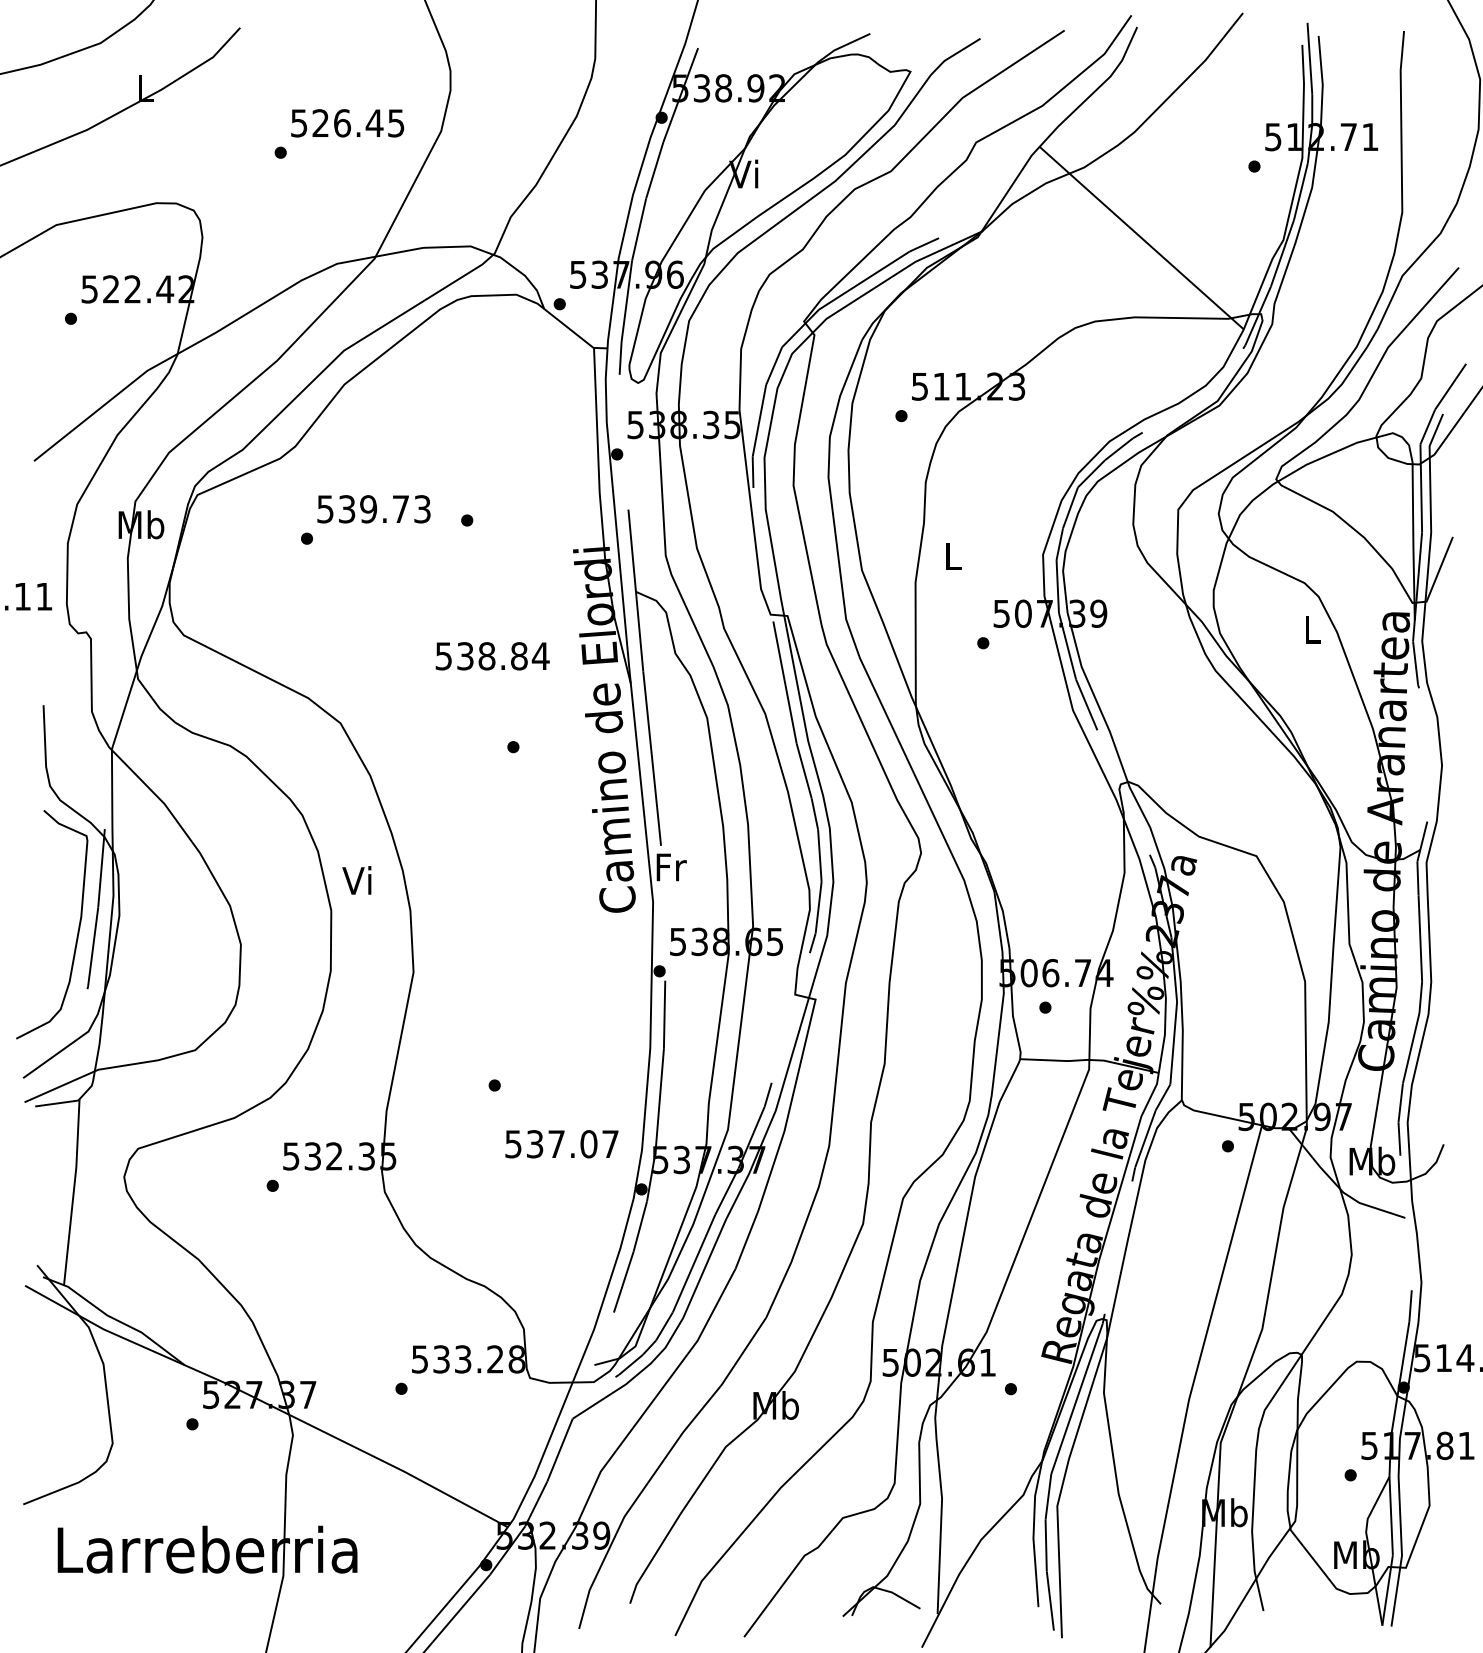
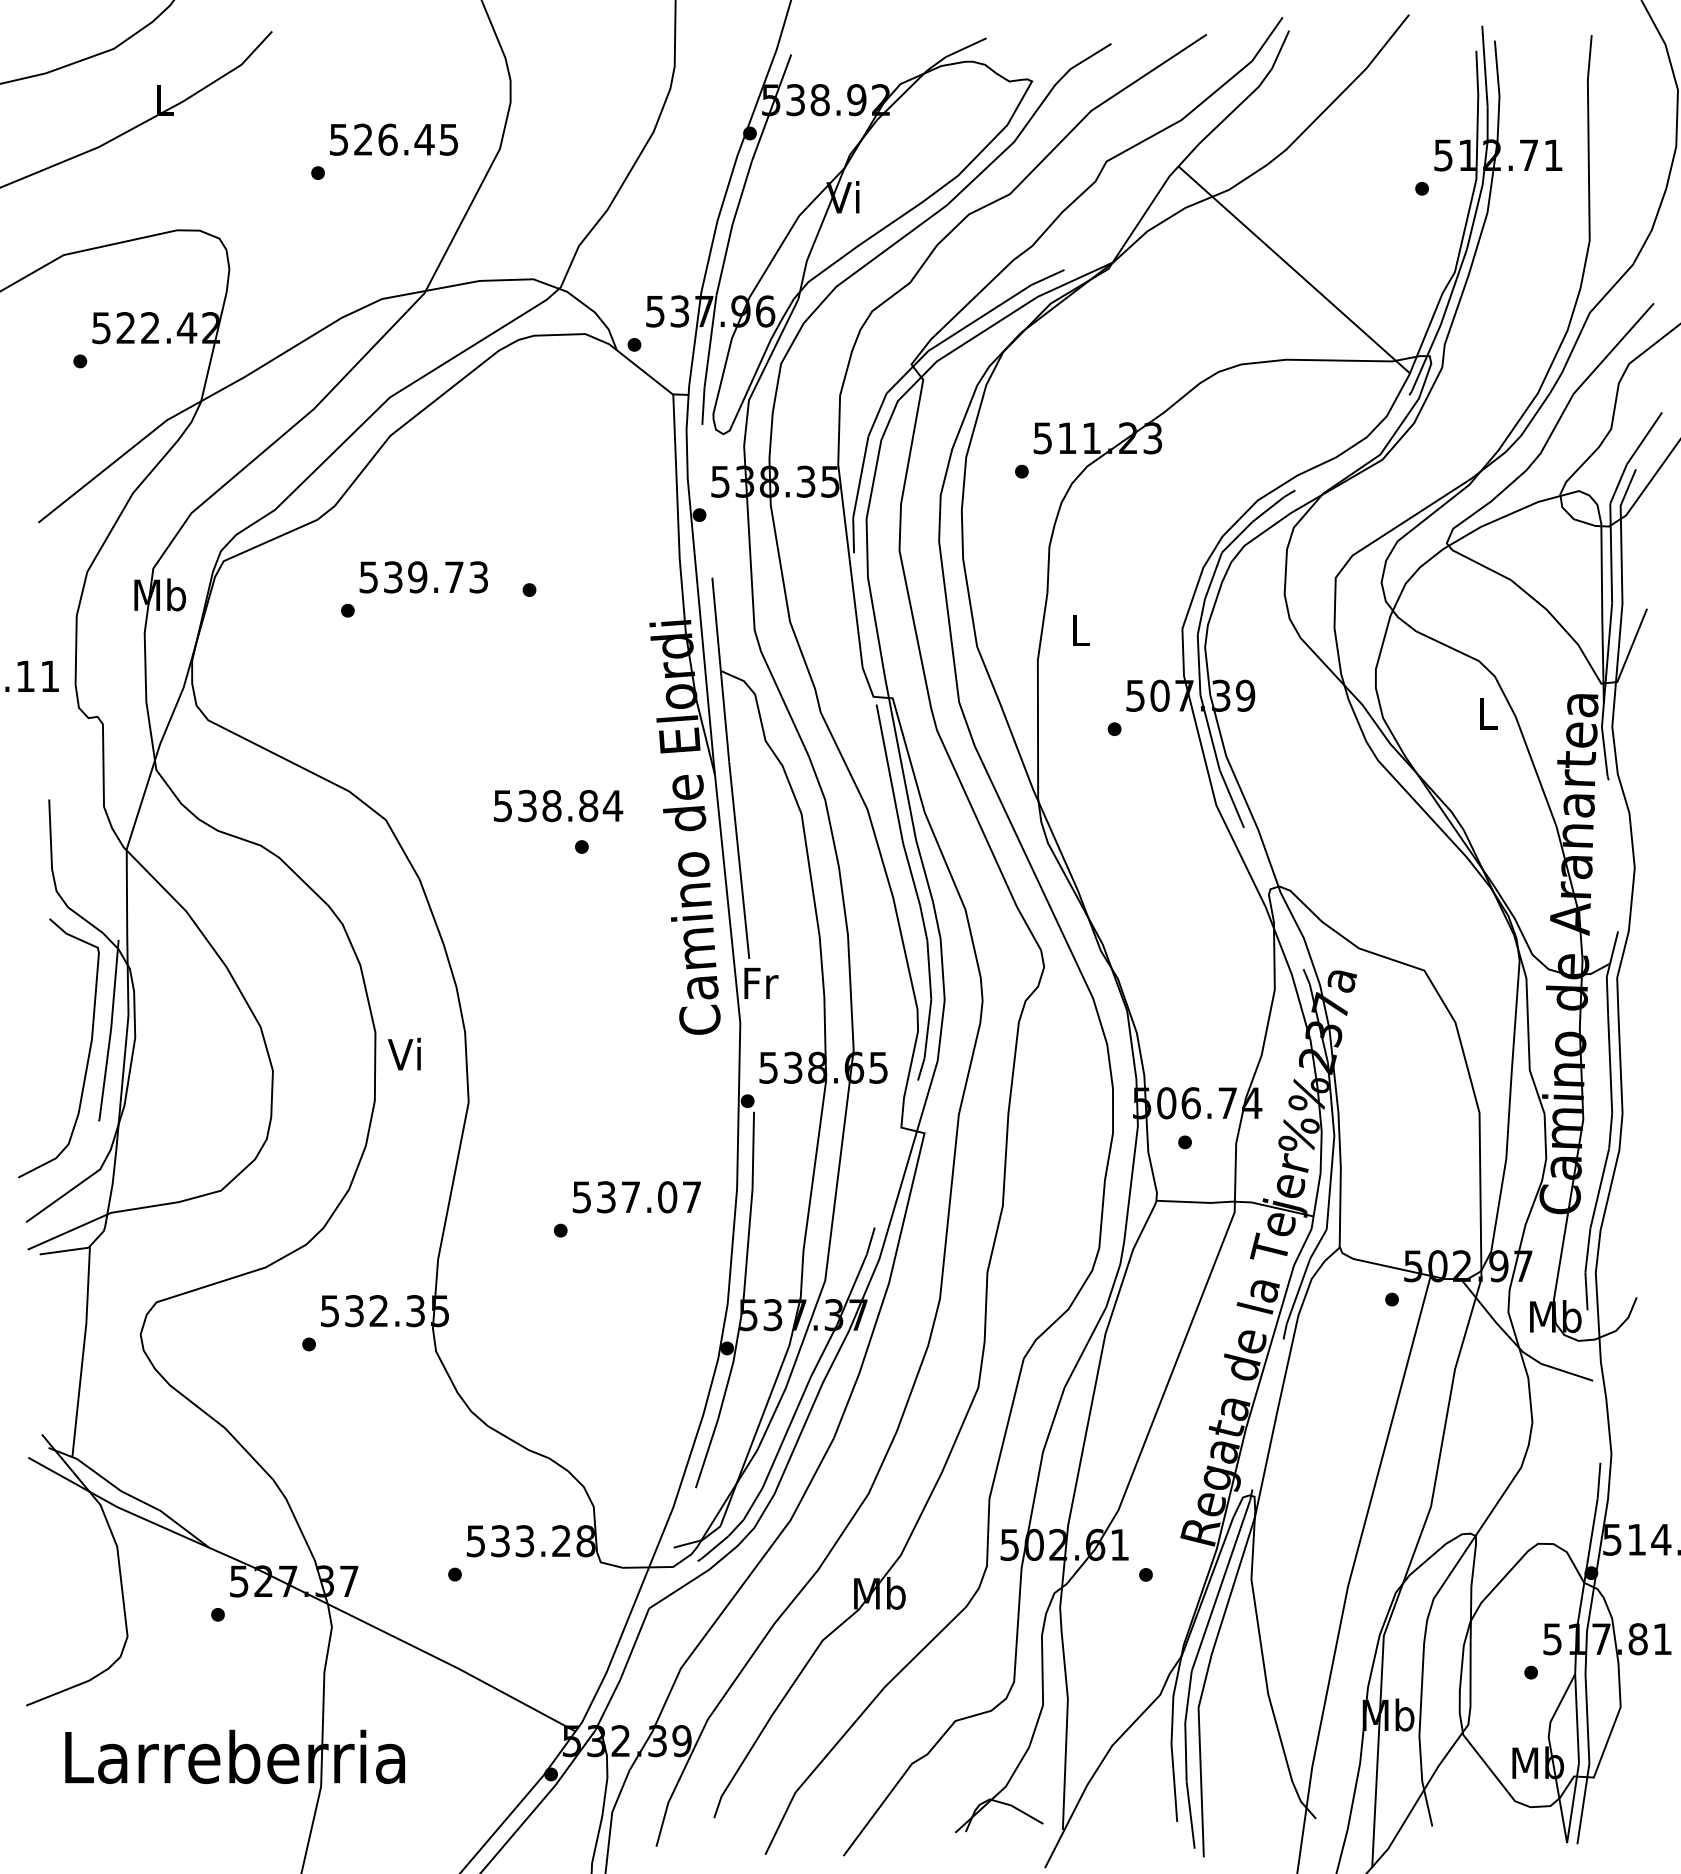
text: (492, 656) -> (558, 806), moved
text: (356, 879) -> (404, 1053), moved
text: (561, 1144) -> (636, 1197), moved

